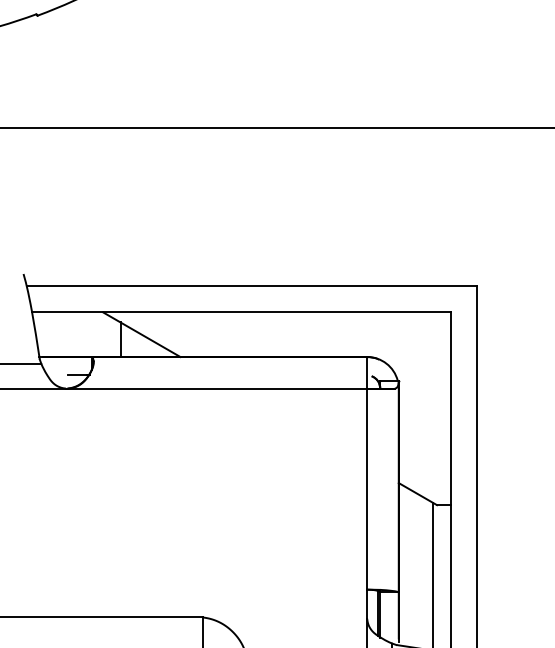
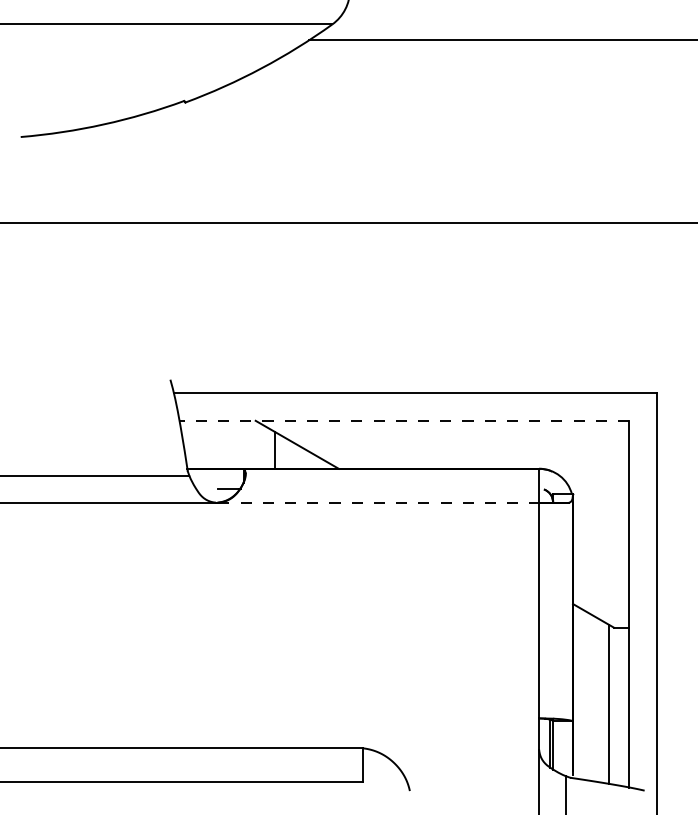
line: (241, 312) -> (404, 420), solid -> dashed
line: (218, 388) -> (379, 502), solid -> dashed

